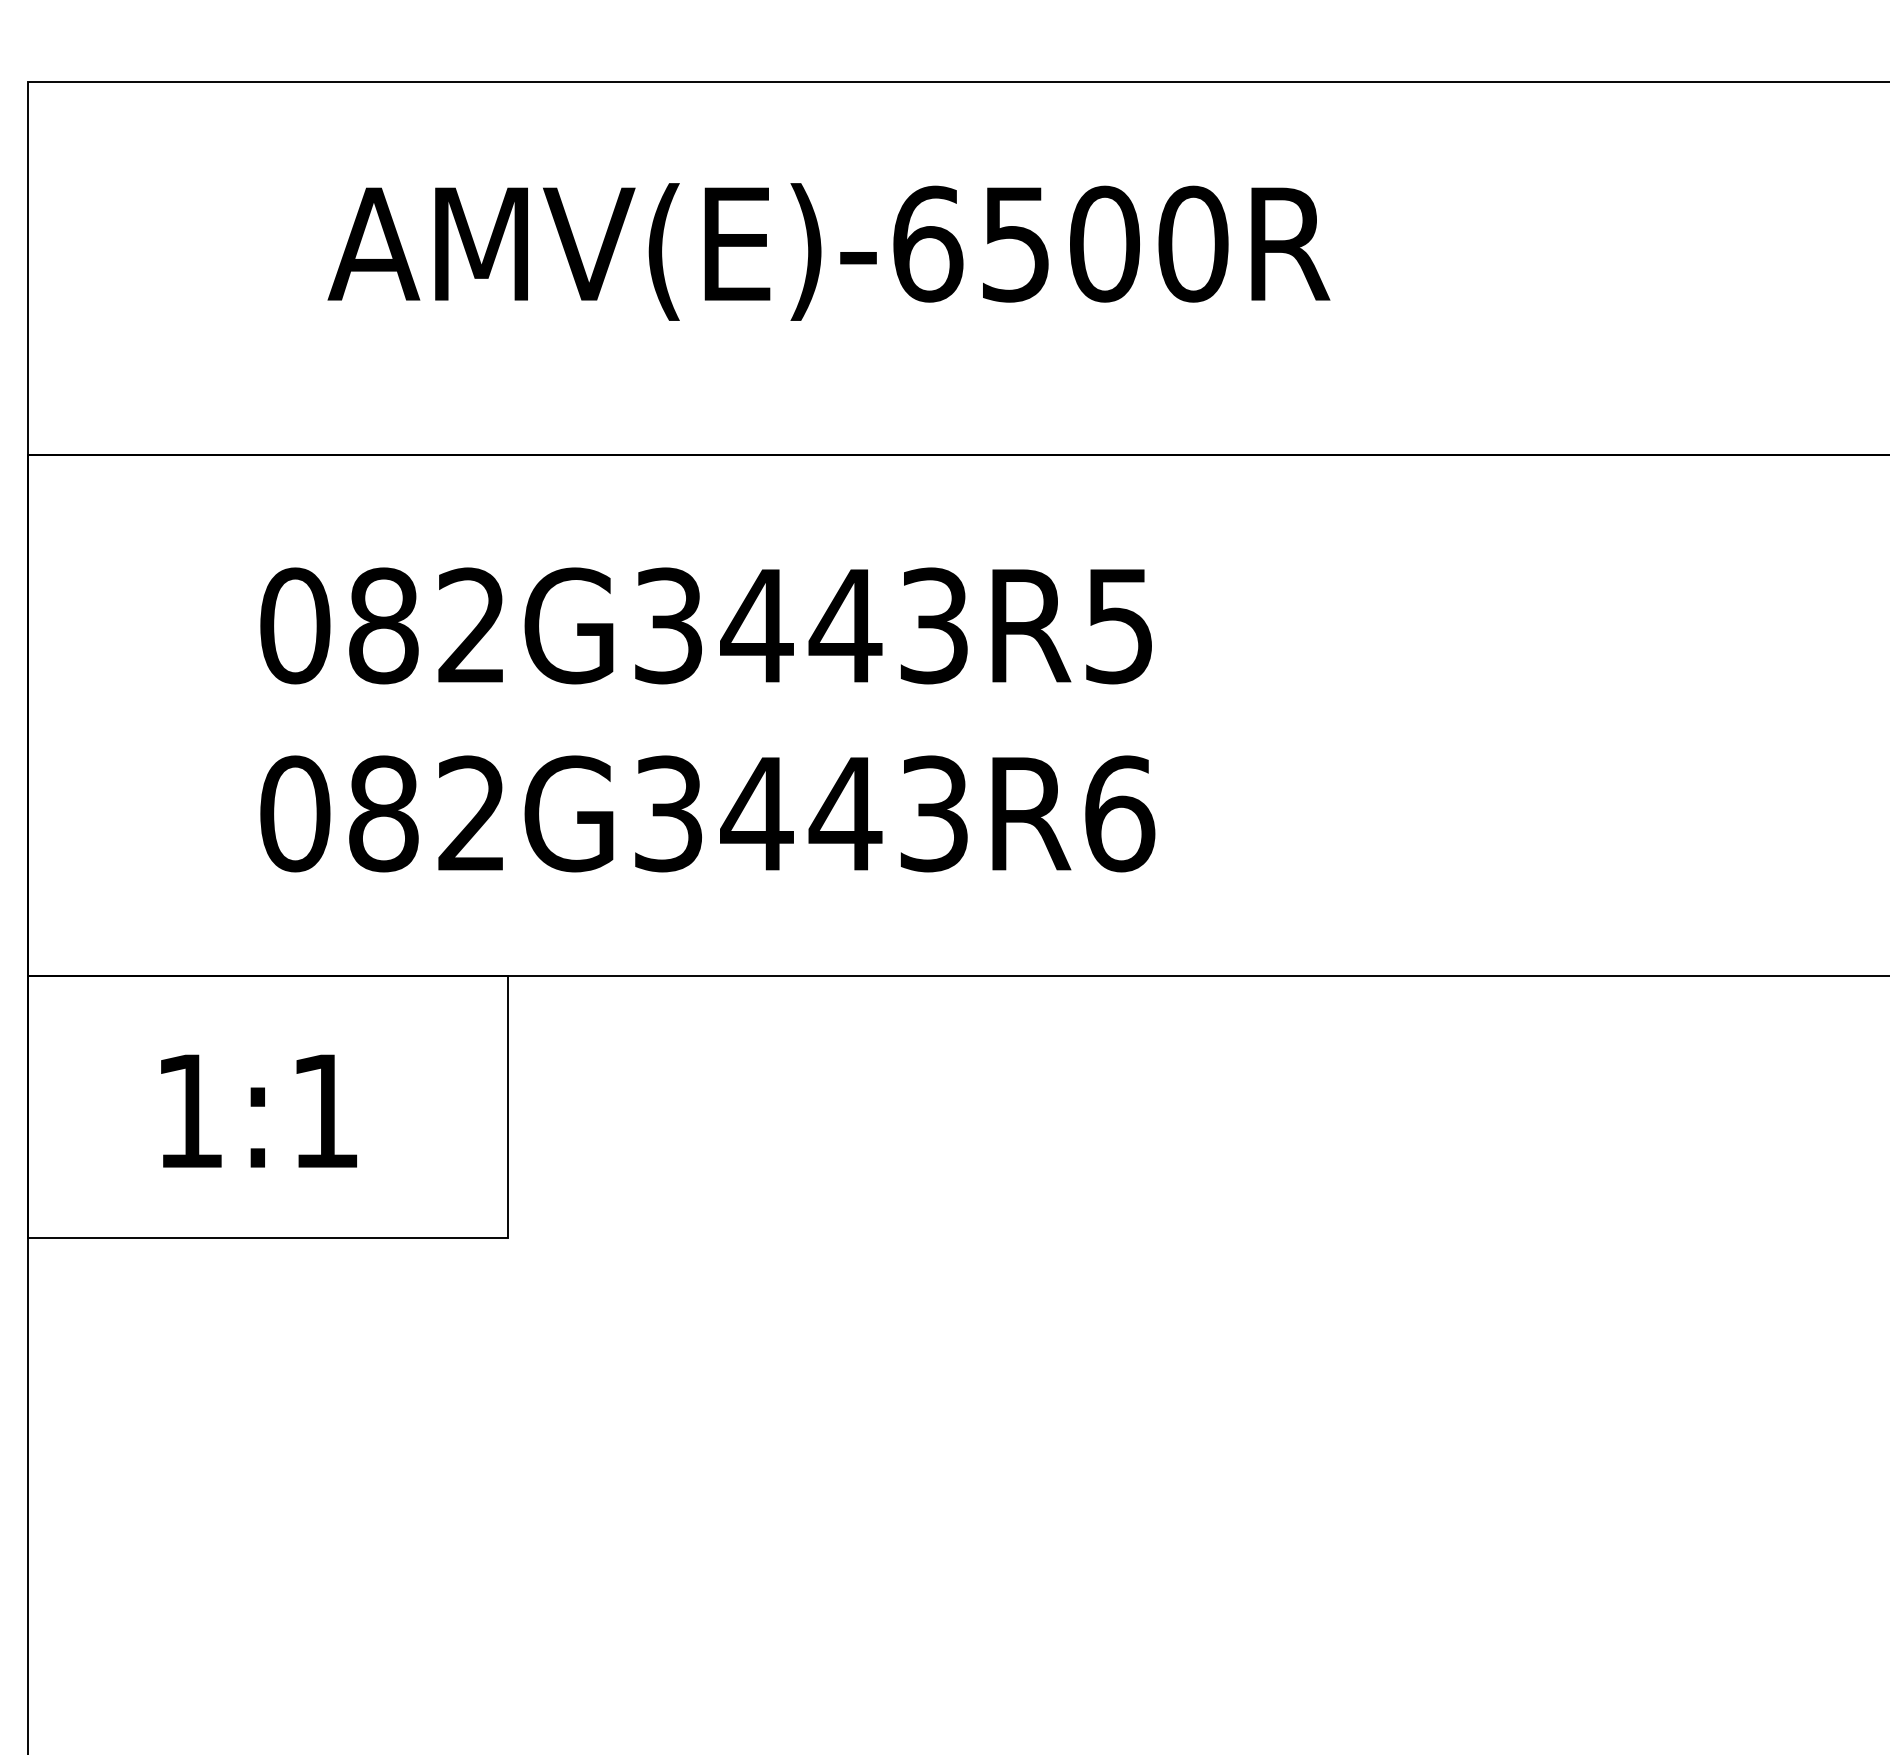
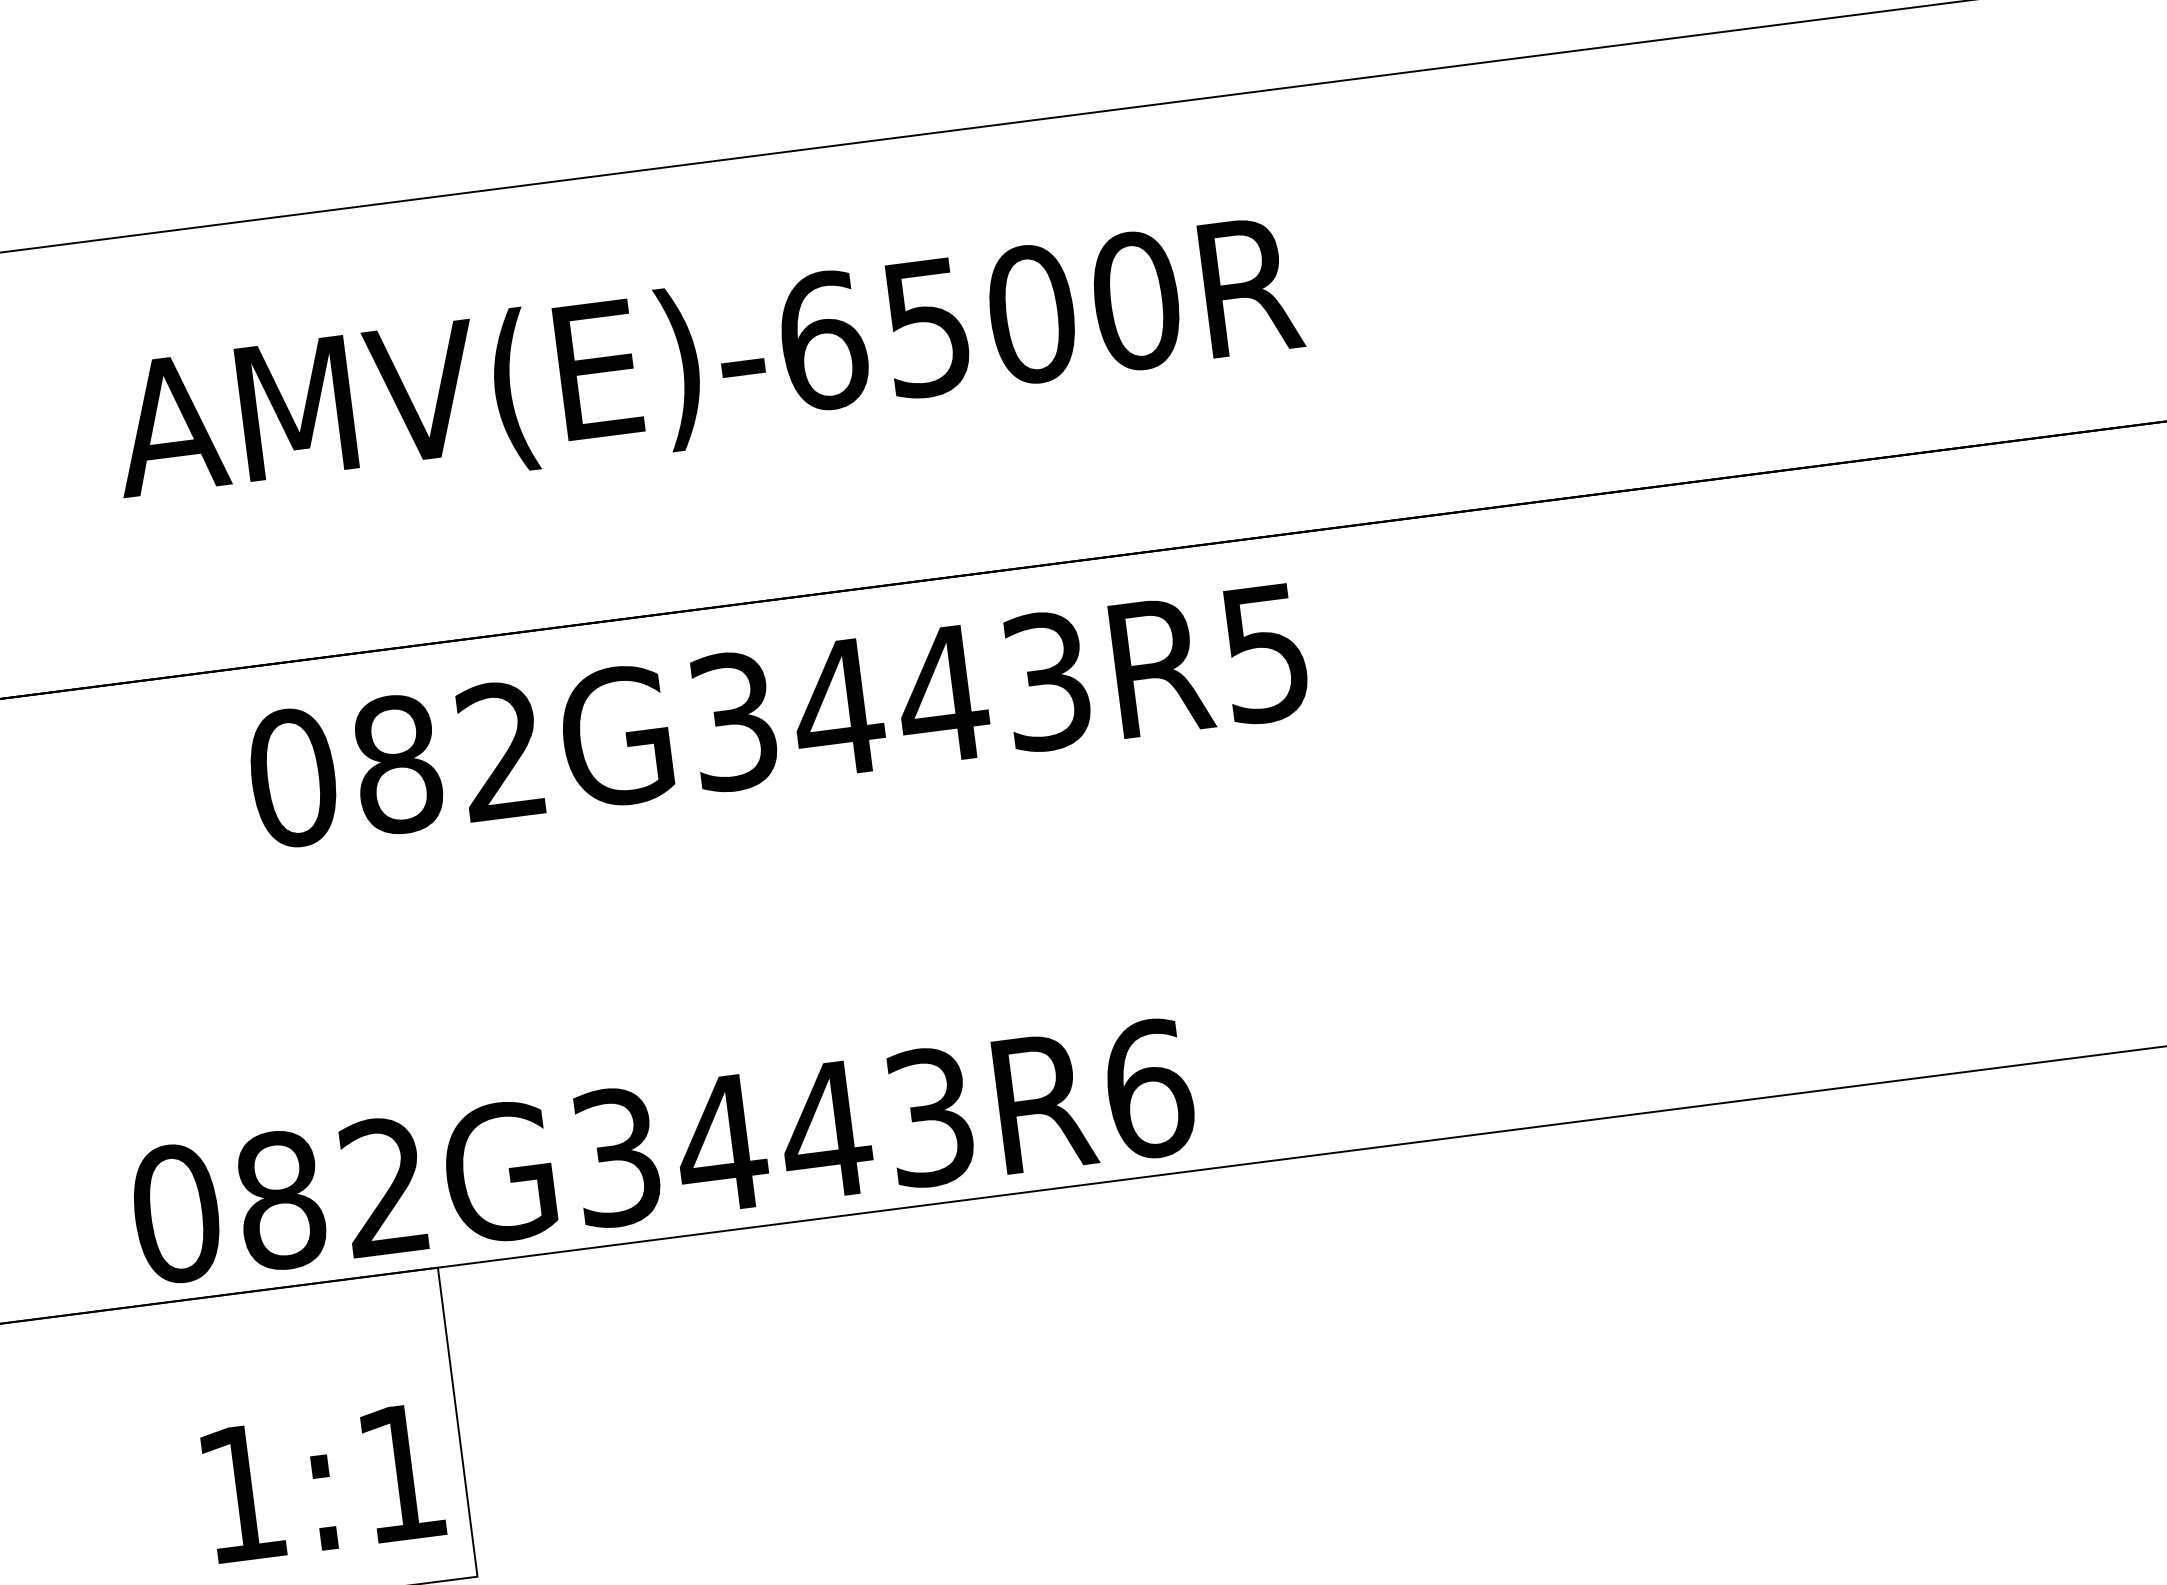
text: (705, 625) -> (777, 715), moved
text: (707, 813) -> (662, 1151), moved
text: (258, 1110) -> (322, 1482), moved

